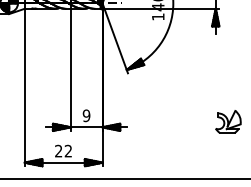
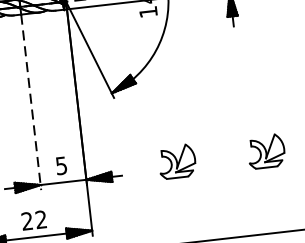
line: (70, 70) -> (30, 103), solid -> dashed
text: (86, 115) -> (61, 165), 9 -> 5
part: (166, 121) -> (177, 160), added

